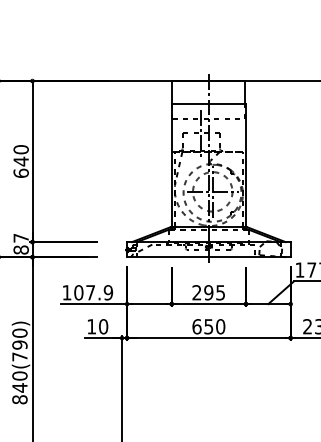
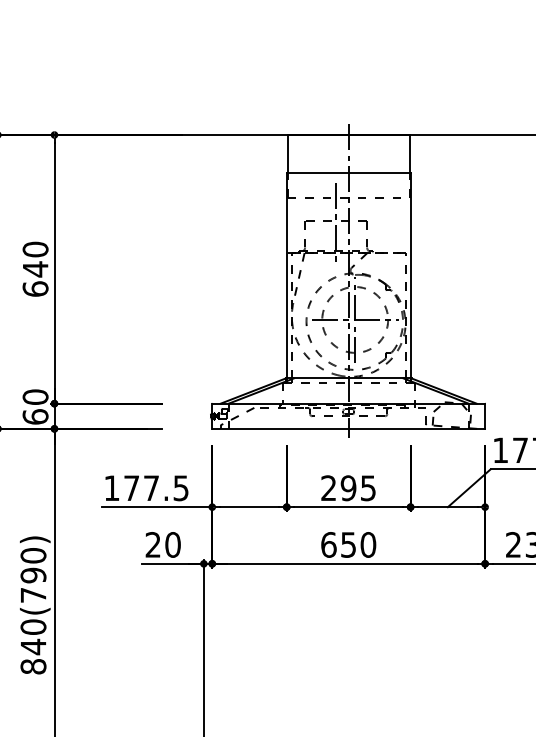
text: (20, 243) -> (34, 406), 87 -> 60
text: (93, 292) -> (156, 487), 107.9 -> 177.5
text: (91, 326) -> (152, 544), 10 -> 20

